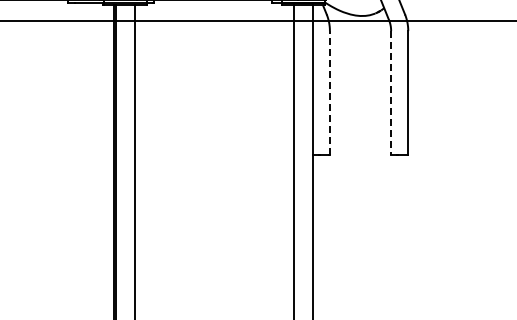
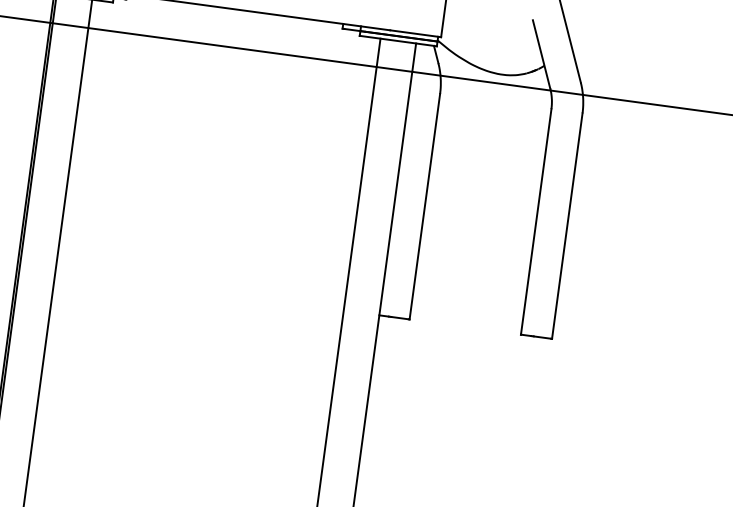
line: (329, 93) -> (423, 207), dashed -> solid
line: (391, 93) -> (536, 222), dashed -> solid

